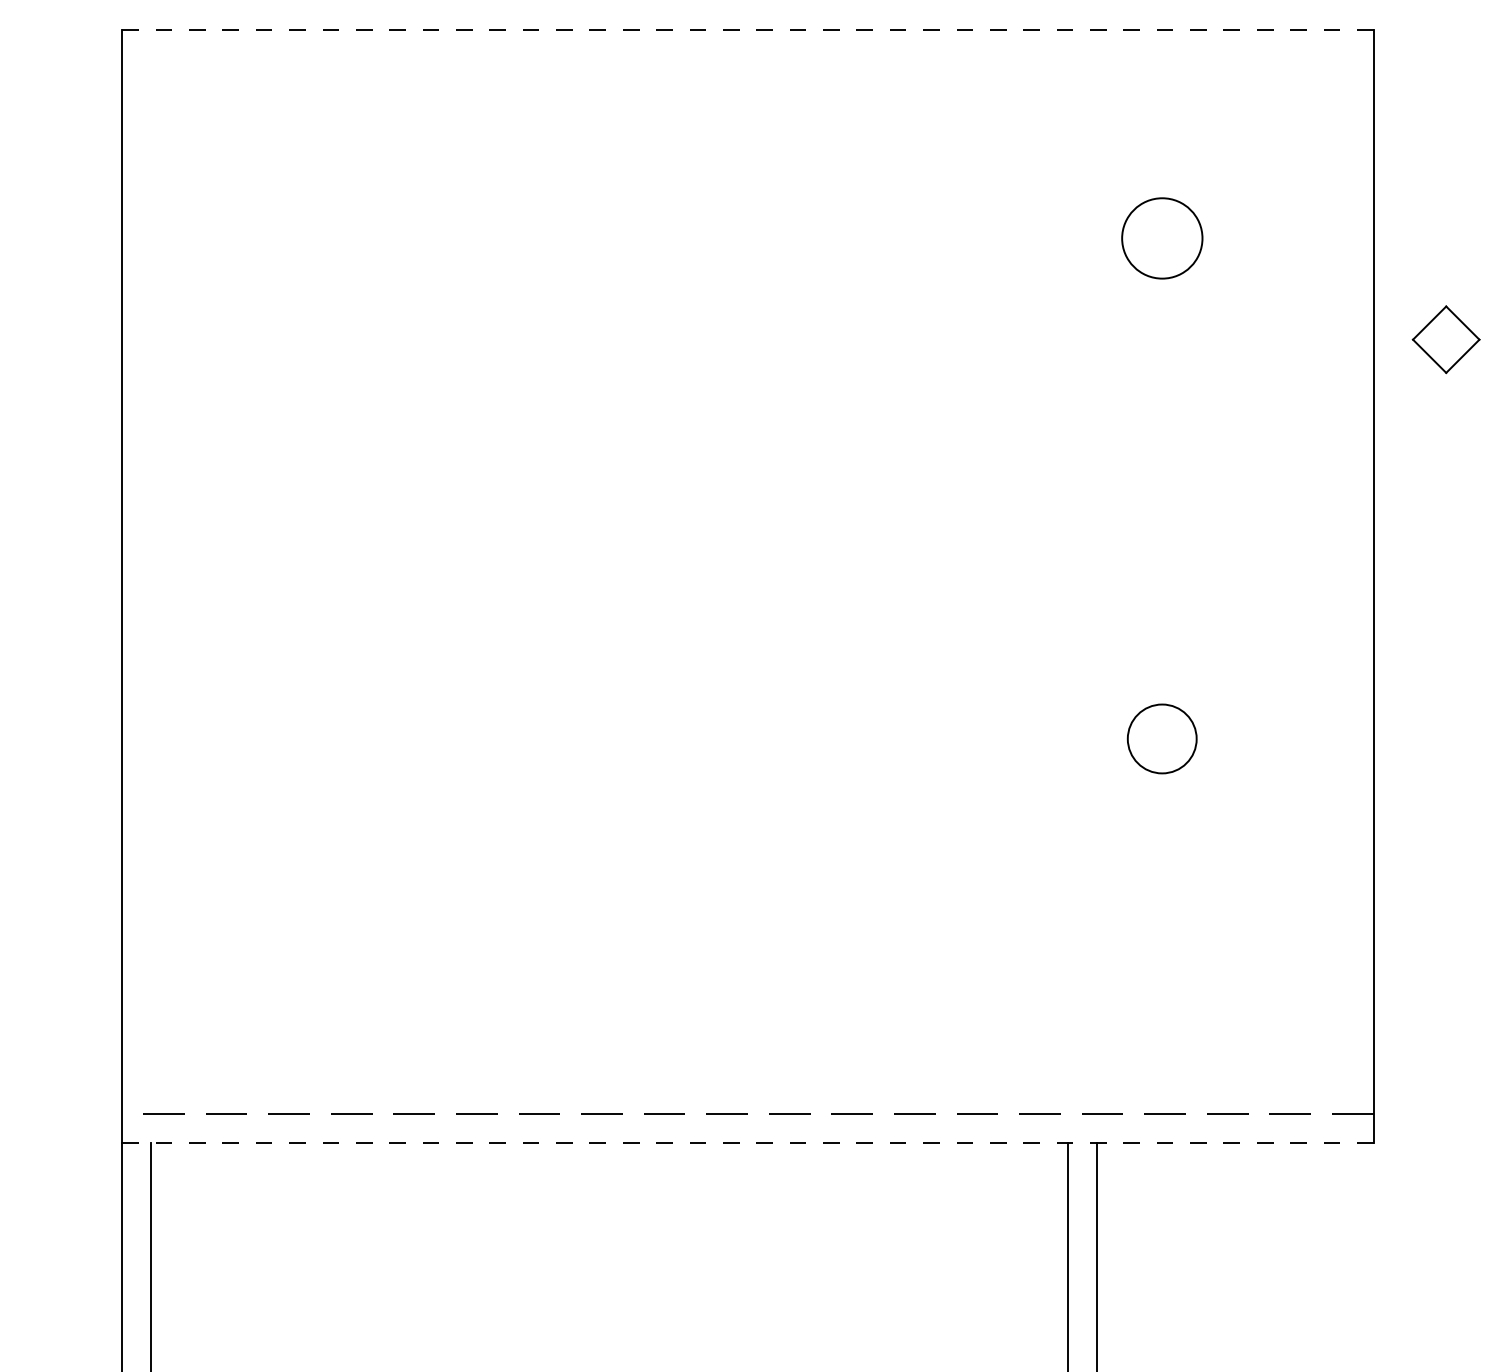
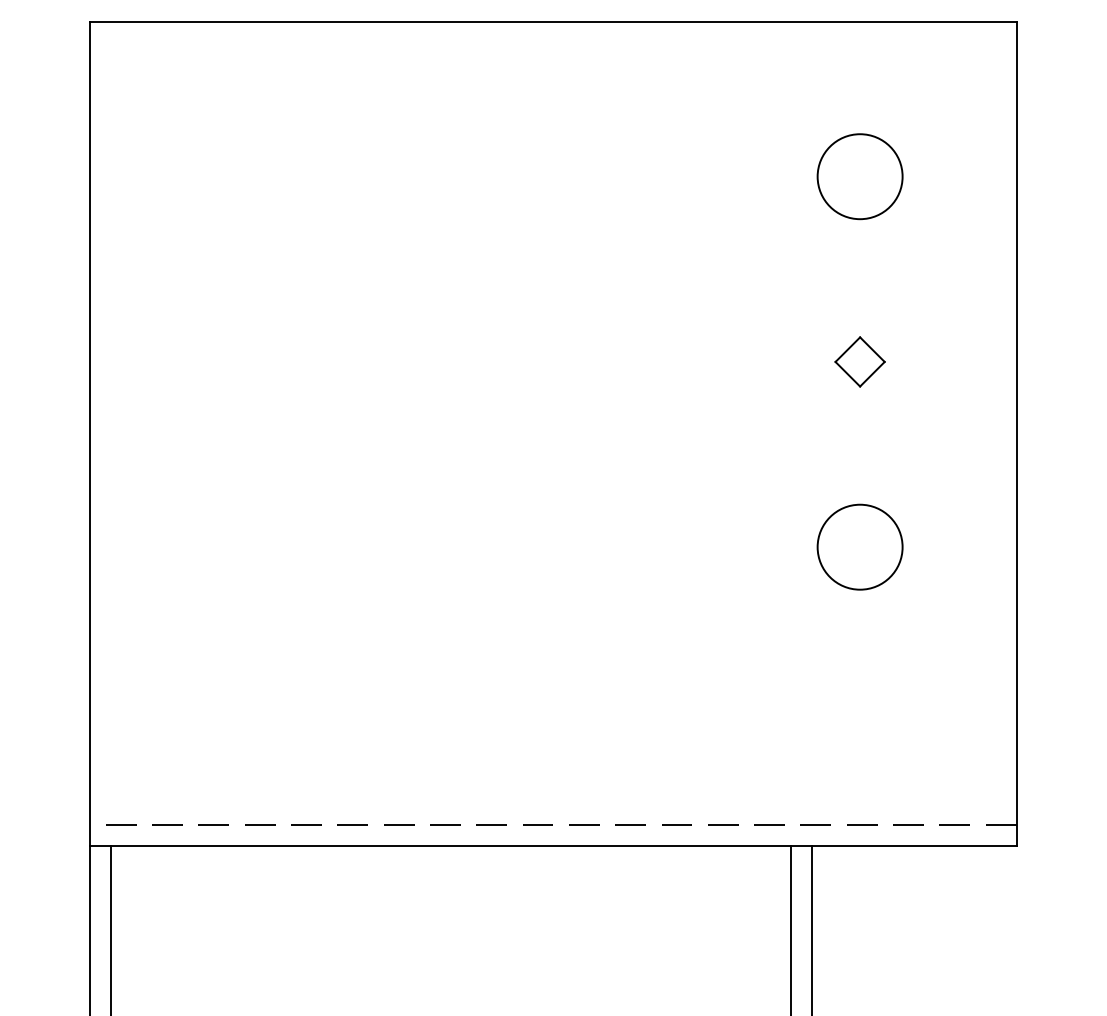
line: (747, 29) -> (553, 22), dashed -> solid
circle: (1162, 238) -> (860, 176), size x1.43
part: (1445, 339) -> (859, 361), moved
circle: (1161, 738) -> (859, 546), size x1.67
line: (747, 1142) -> (553, 845), dashed -> solid

